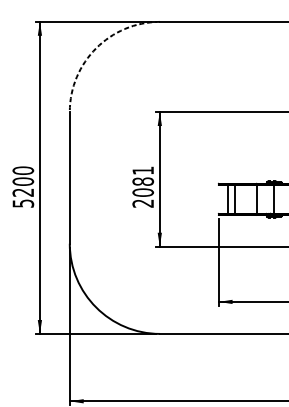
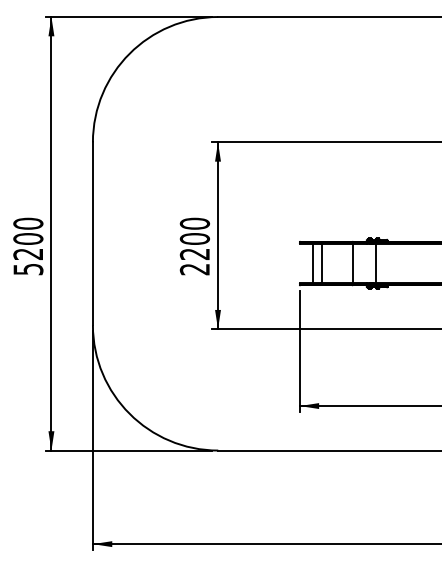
arc: (96, 48) -> (129, 53), dashed -> solid
text: (142, 181) -> (194, 238), 2081 -> 2200

